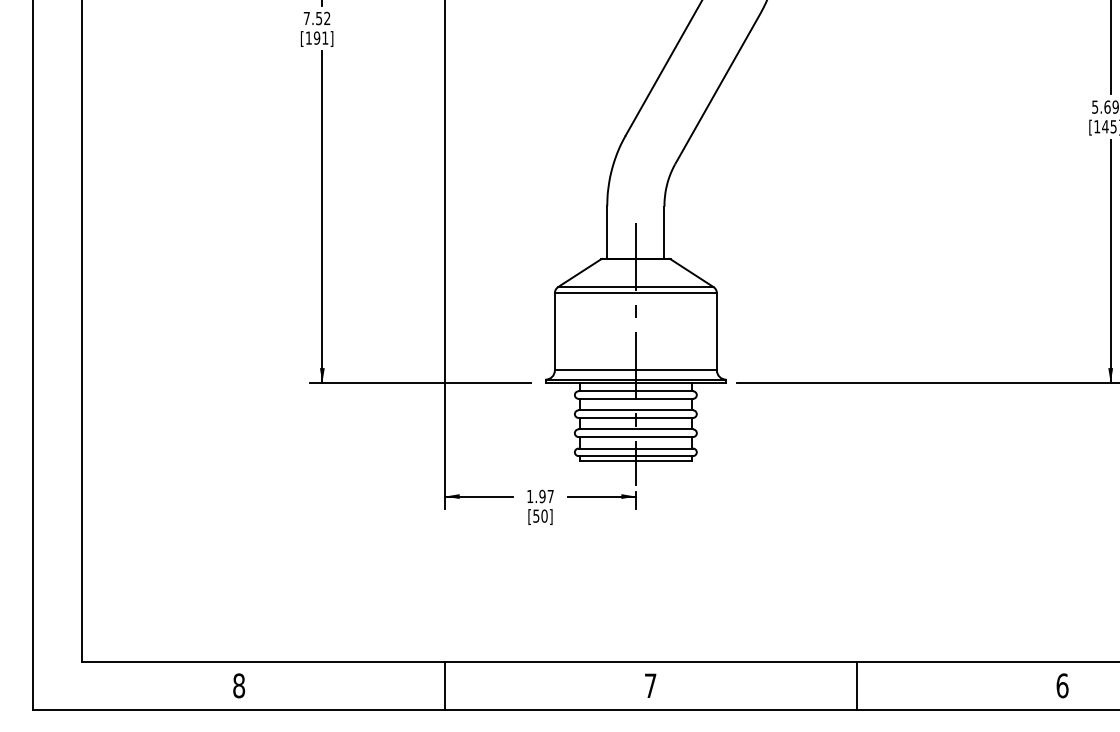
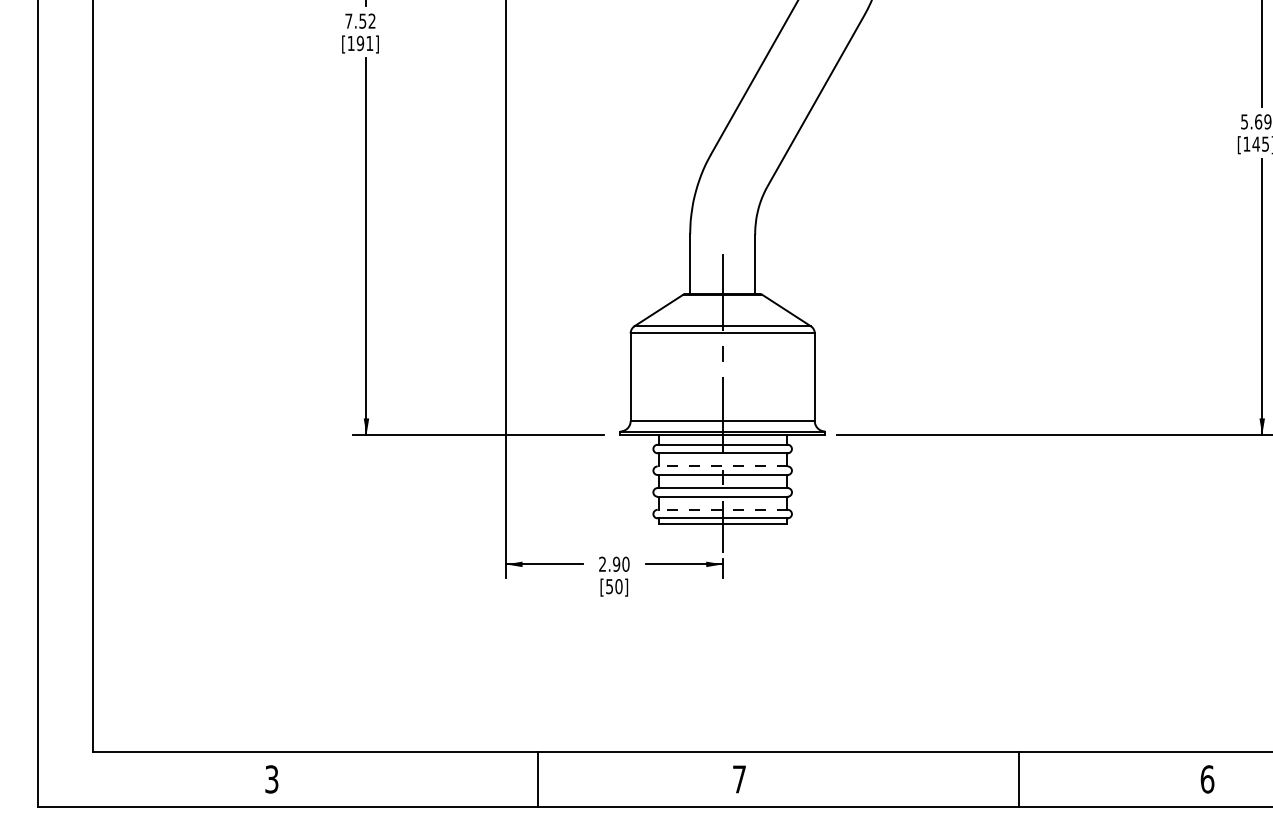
line: (635, 410) -> (722, 466), solid -> dashed
line: (635, 448) -> (722, 509), solid -> dashed
text: (540, 495) -> (614, 563), 1.97 -> 2.90
text: (238, 685) -> (271, 779), 8 -> 3
line: (444, 685) -> (537, 779), moved
line: (856, 685) -> (1018, 779), moved

